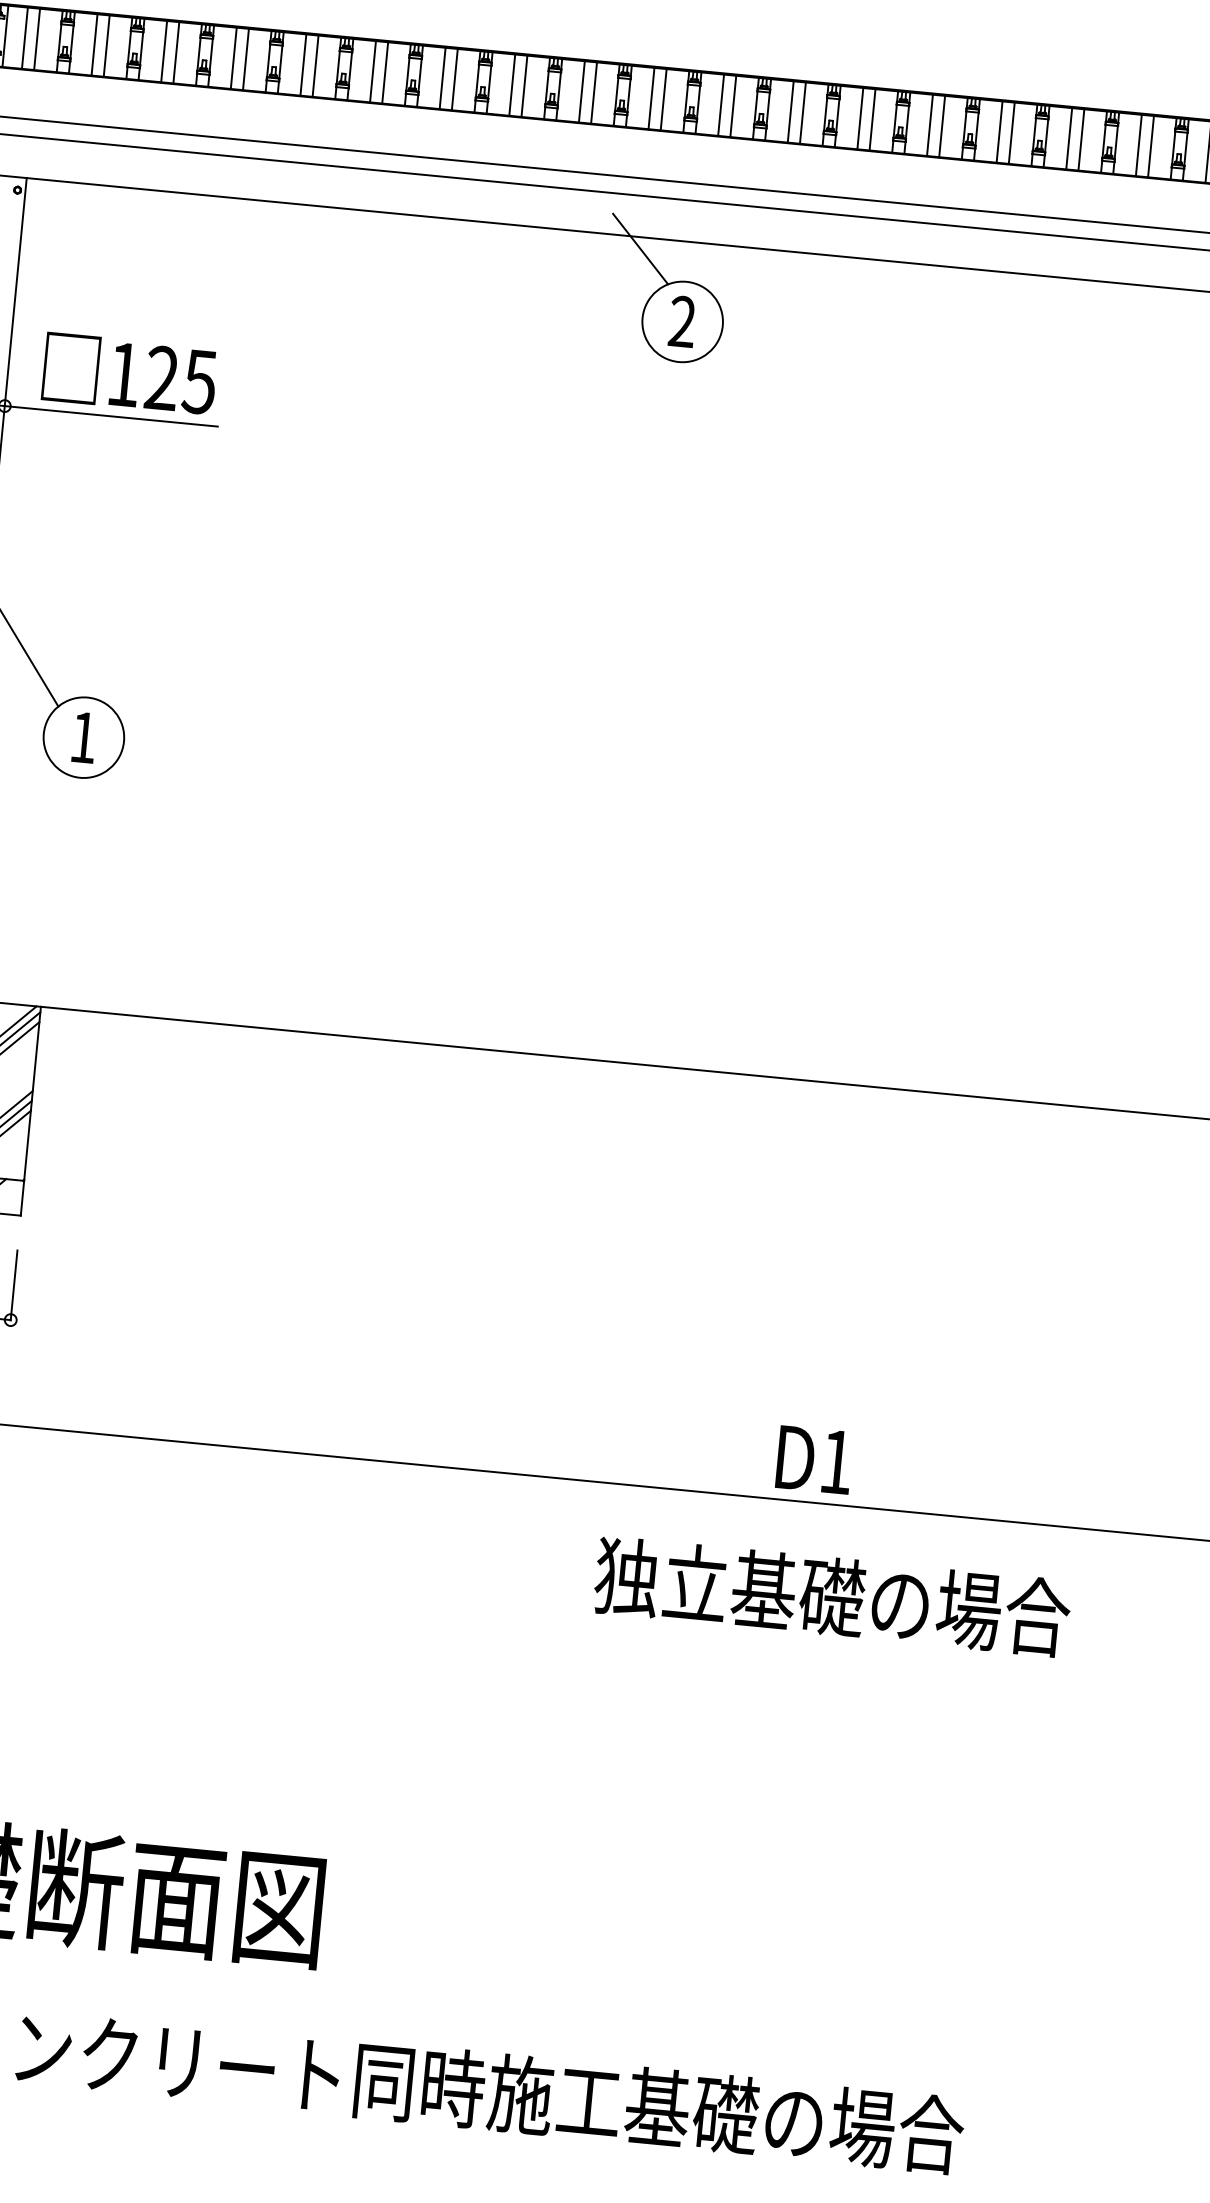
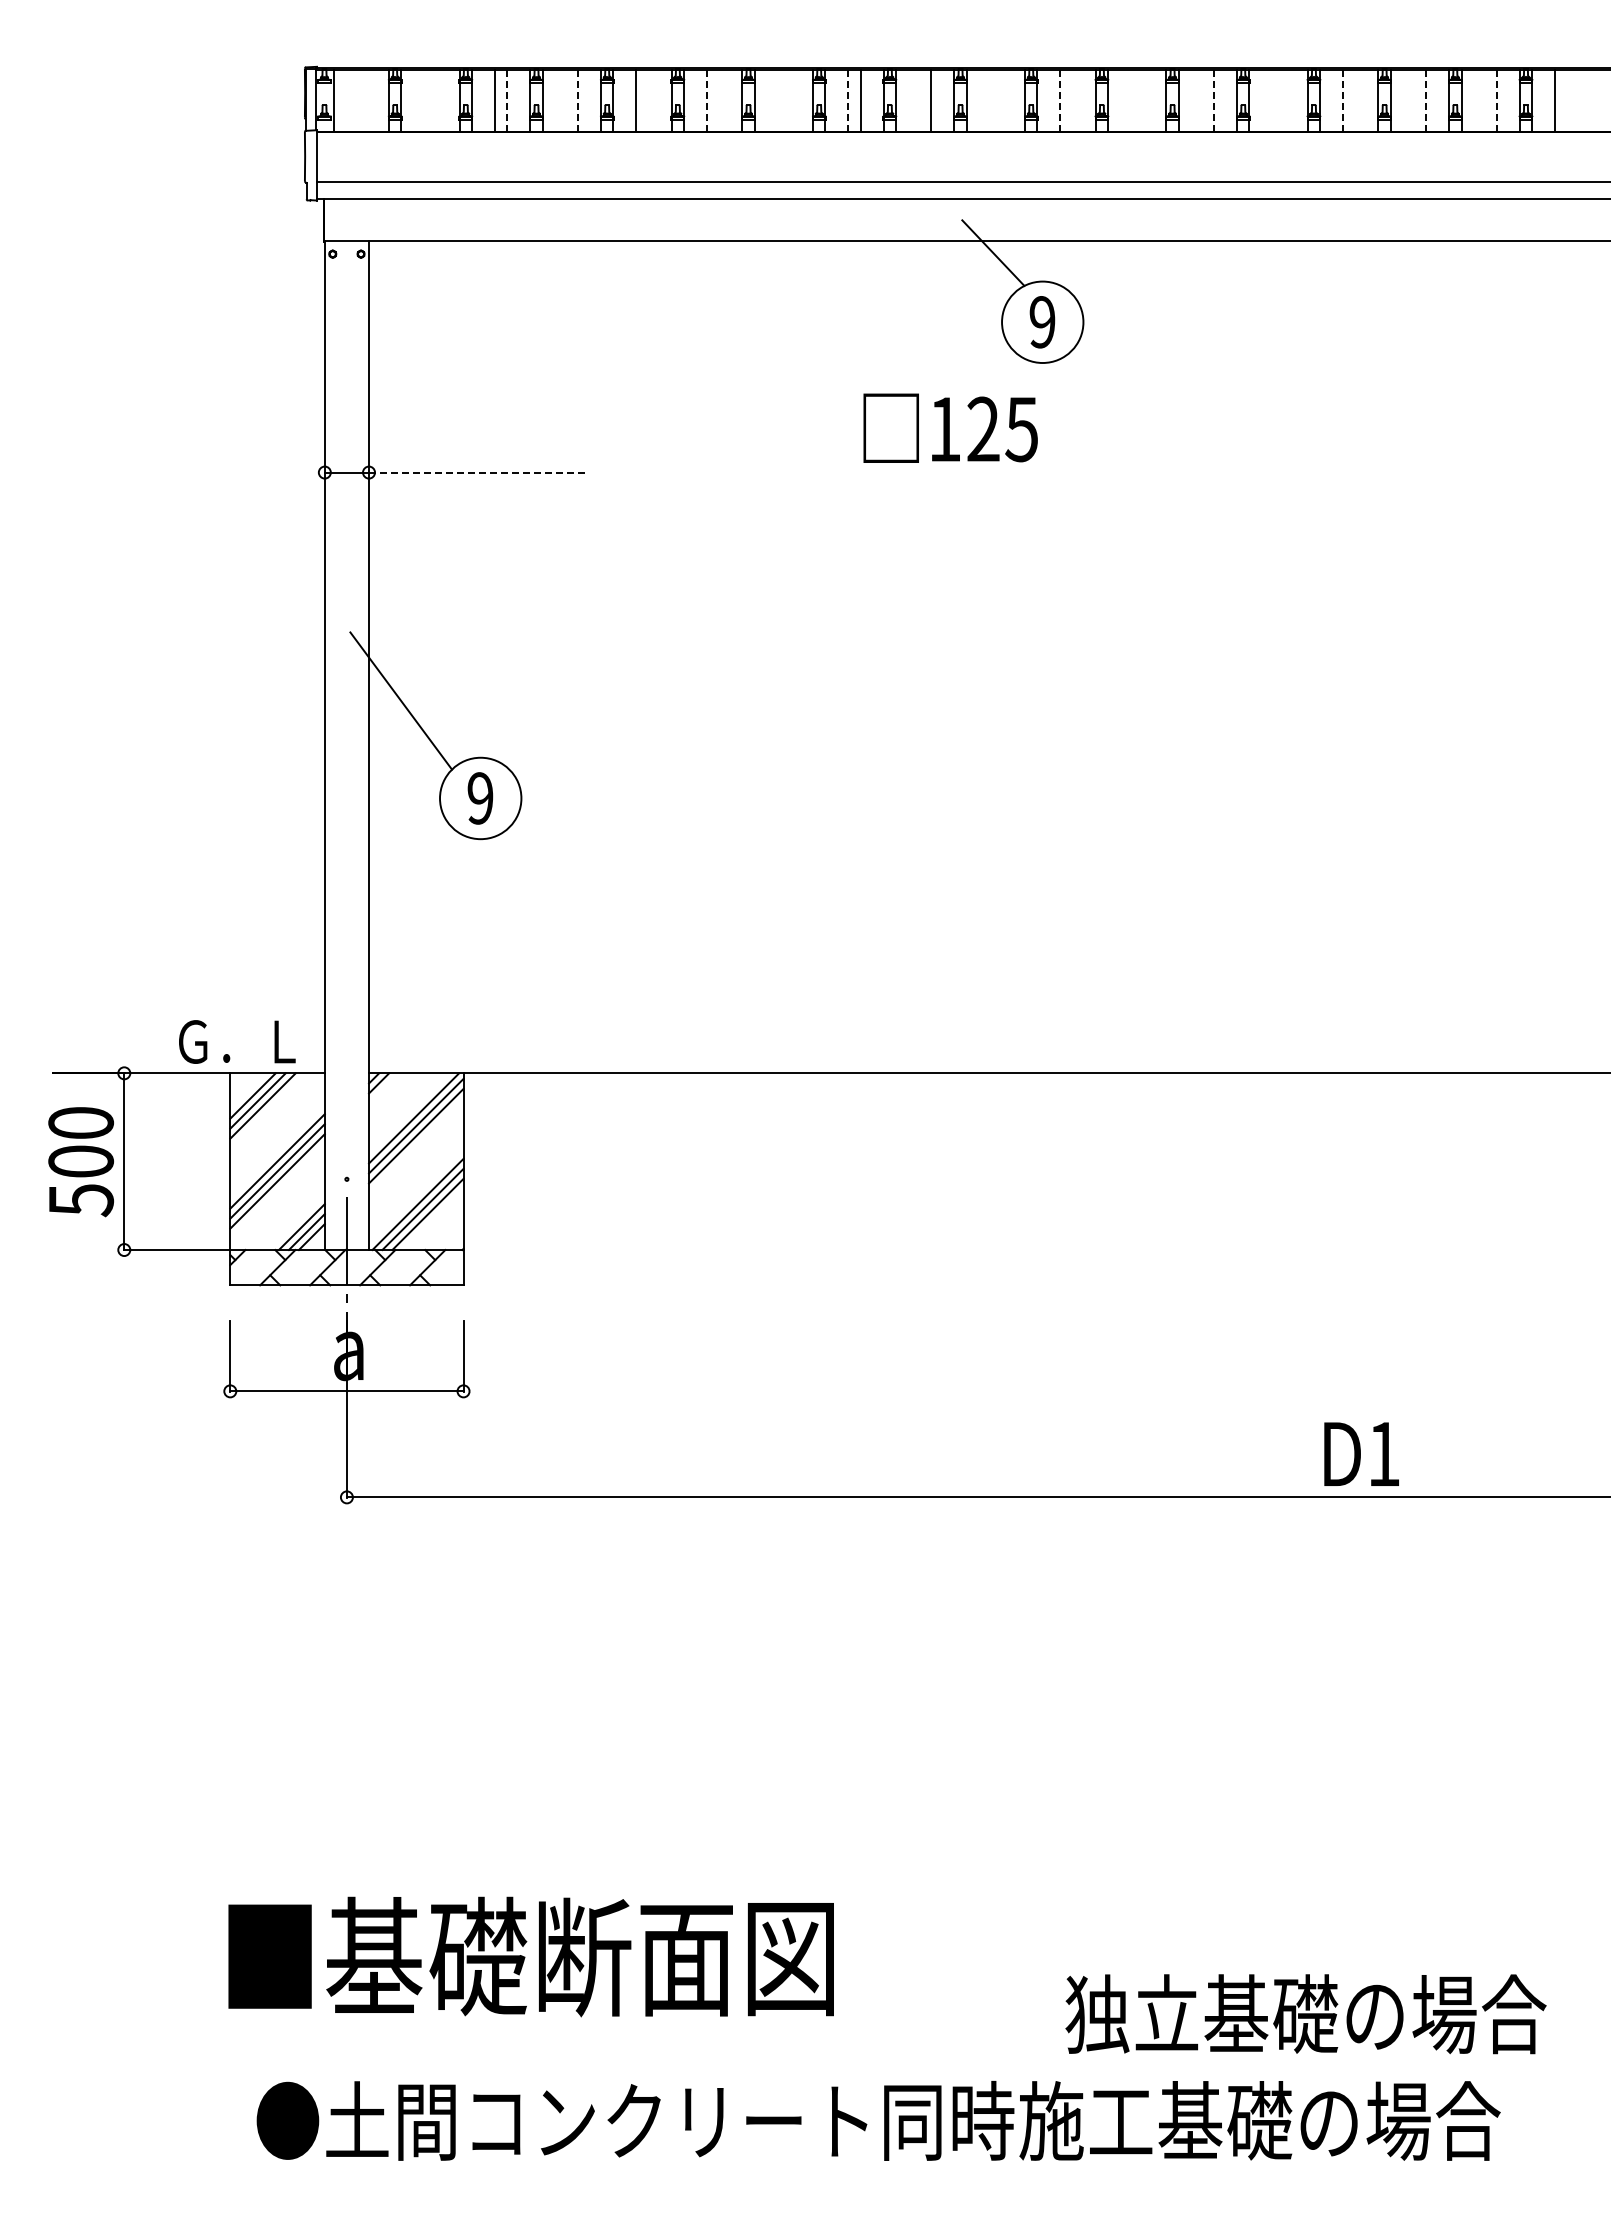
line: (24, 38) -> (353, 100), removed
line: (37, 39) -> (366, 100), removed
line: (94, 44) -> (424, 100), removed
line: (106, 45) -> (436, 100), removed
line: (176, 52) -> (507, 100), solid -> dashed
line: (233, 58) -> (565, 100), removed
line: (246, 59) -> (578, 100), solid -> dashed
line: (315, 66) -> (648, 100), removed
line: (373, 71) -> (707, 100), solid -> dashed
line: (385, 72) -> (719, 100), removed
line: (442, 78) -> (777, 100), removed
line: (455, 79) -> (790, 100), removed
line: (512, 85) -> (848, 100), solid -> dashed
line: (582, 91) -> (919, 100), removed
line: (651, 98) -> (989, 100), removed
line: (664, 99) -> (1002, 100), removed
line: (721, 105) -> (1060, 100), solid -> dashed
line: (733, 106) -> (1072, 100), removed
line: (791, 111) -> (1131, 100), removed
line: (802, 113) -> (1143, 100), removed
line: (860, 118) -> (1201, 100), removed
line: (872, 119) -> (1214, 100), solid -> dashed
line: (930, 125) -> (1272, 100), removed
line: (941, 126) -> (1284, 100), removed
line: (999, 131) -> (1343, 100), solid -> dashed
line: (1011, 133) -> (1355, 100), removed
line: (1068, 138) -> (1413, 100), removed
line: (1081, 139) -> (1426, 100), solid -> dashed
line: (1138, 145) -> (1484, 100), removed
line: (1150, 146) -> (1496, 100), solid -> dashed
text: (682, 322) -> (1042, 322), 2 -> 9
text: (129, 373) -> (950, 427), moved
line: (111, 416) -> (477, 472), solid -> dashed
text: (83, 737) -> (480, 798), 1 -> 9
text: (814, 1459) -> (1361, 1453), moved
text: (832, 1597) -> (1305, 2014), moved

